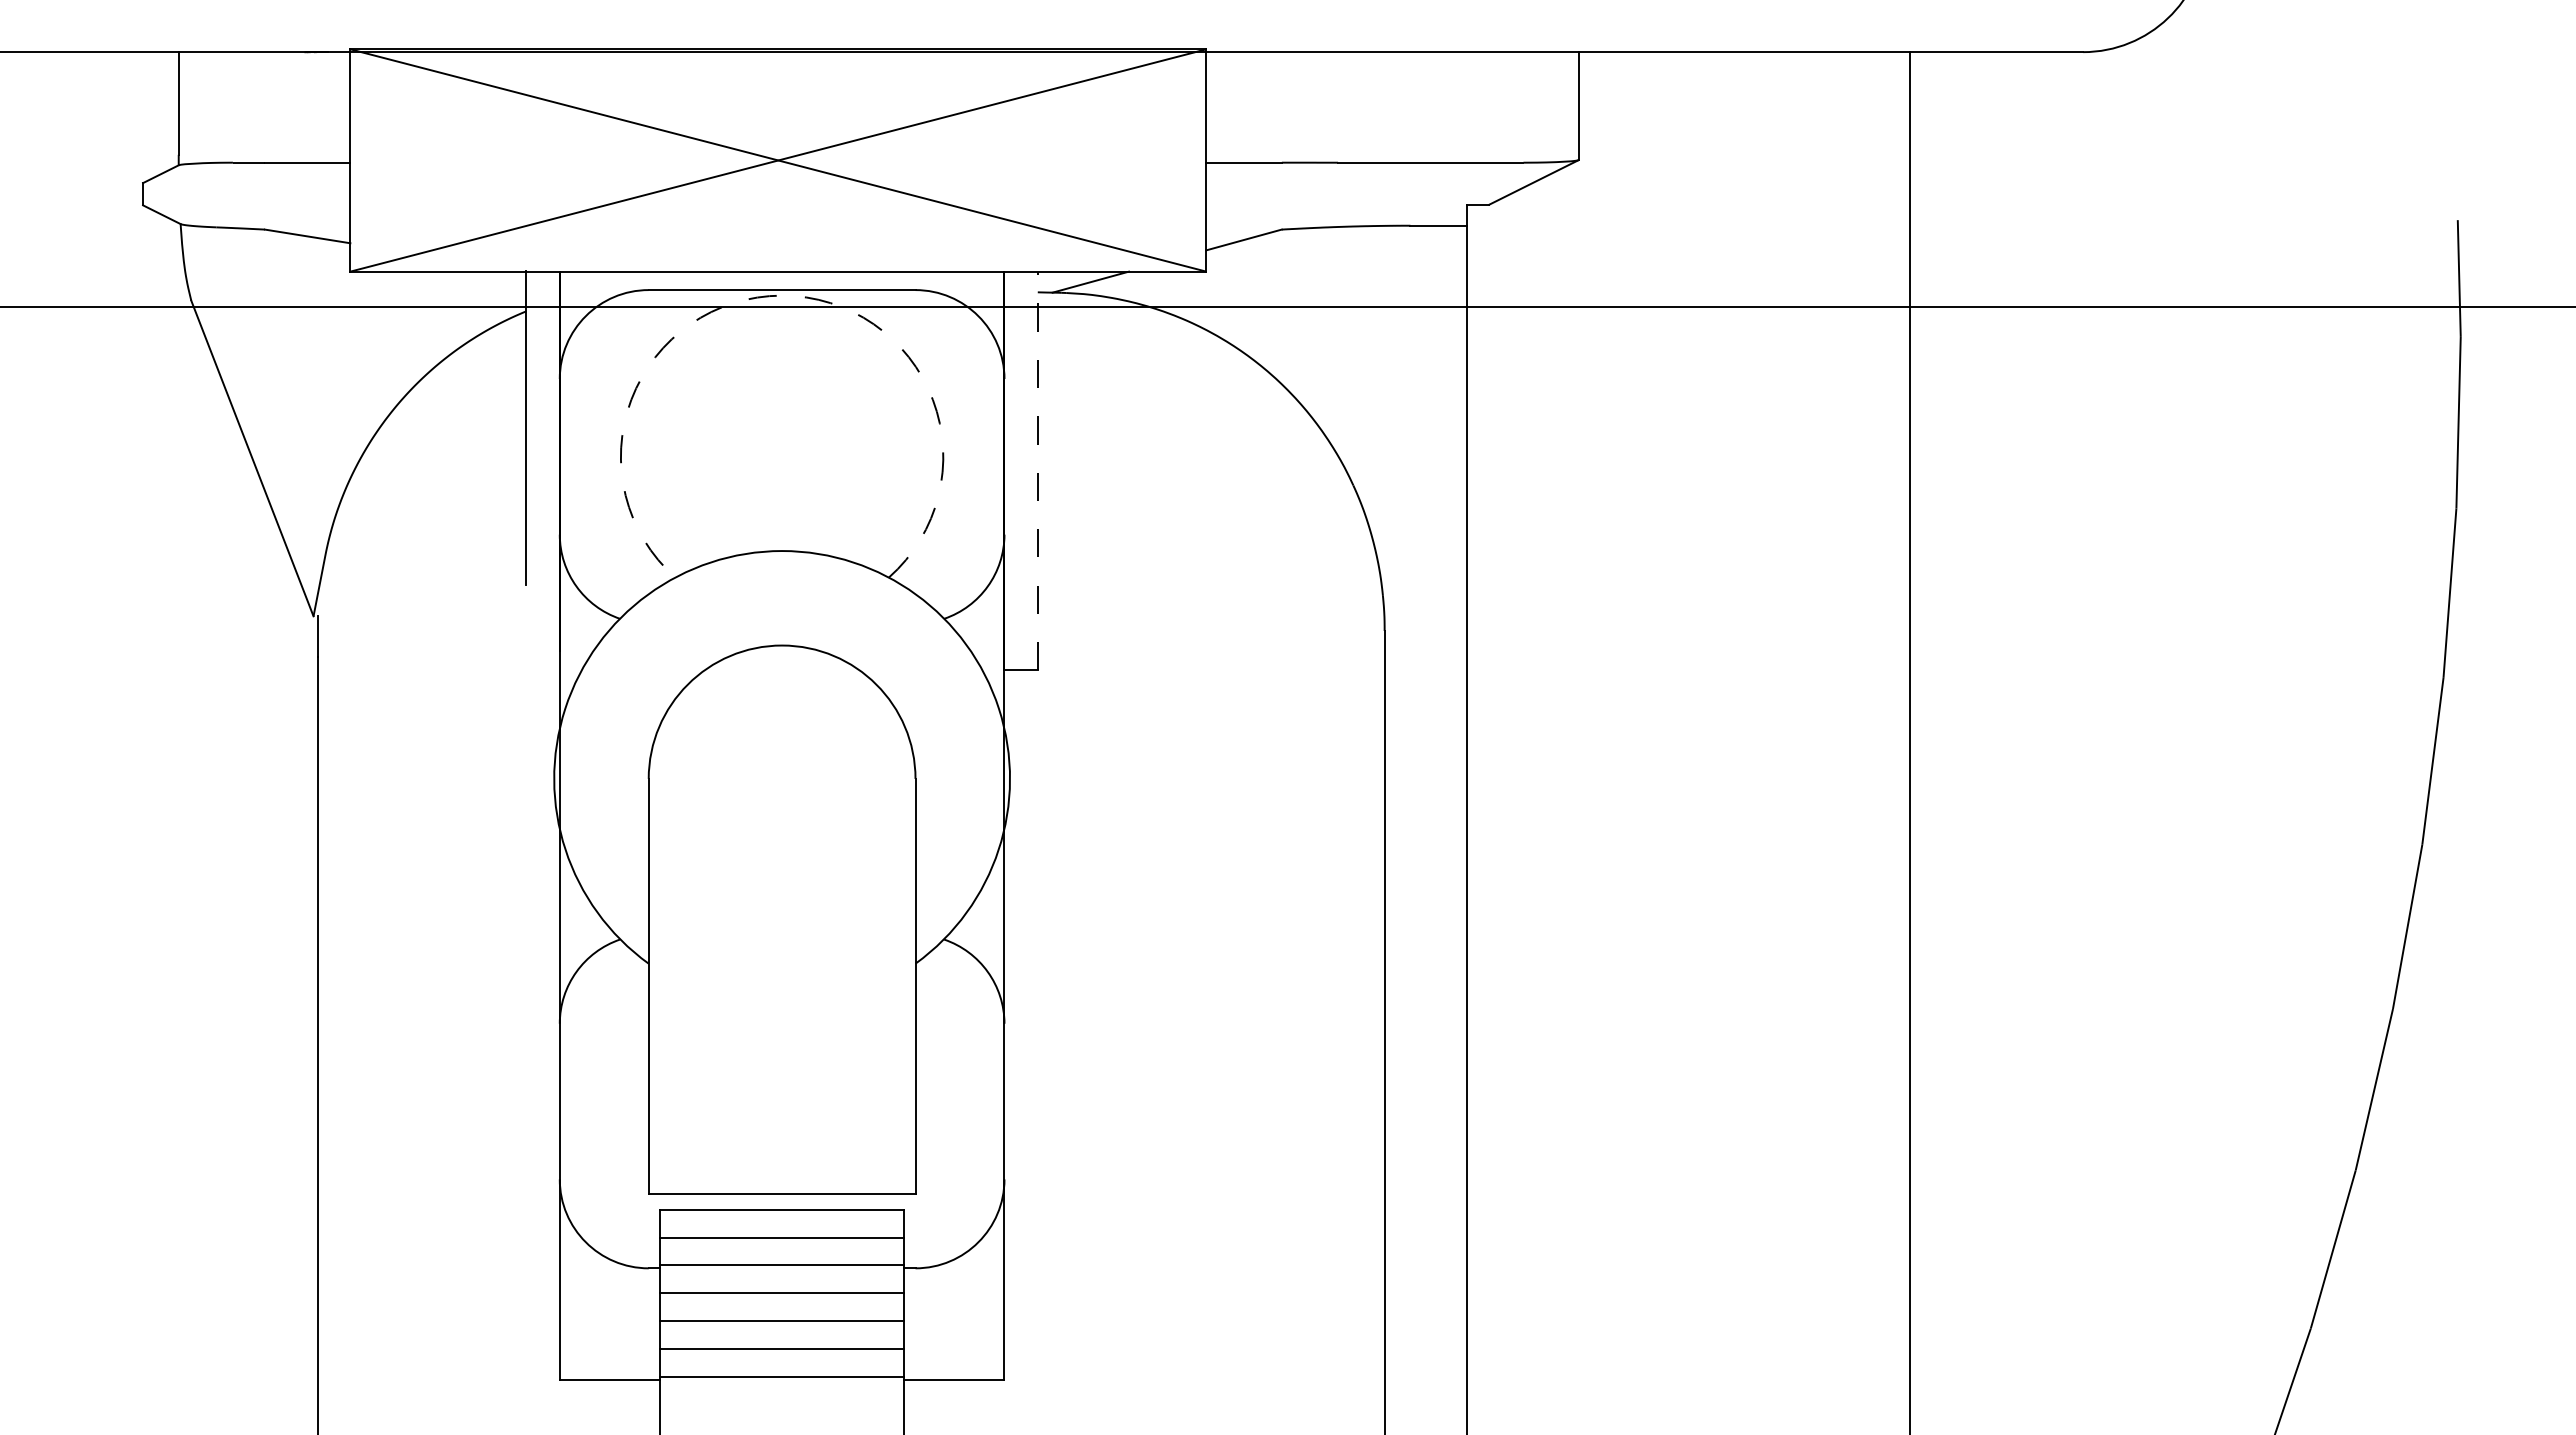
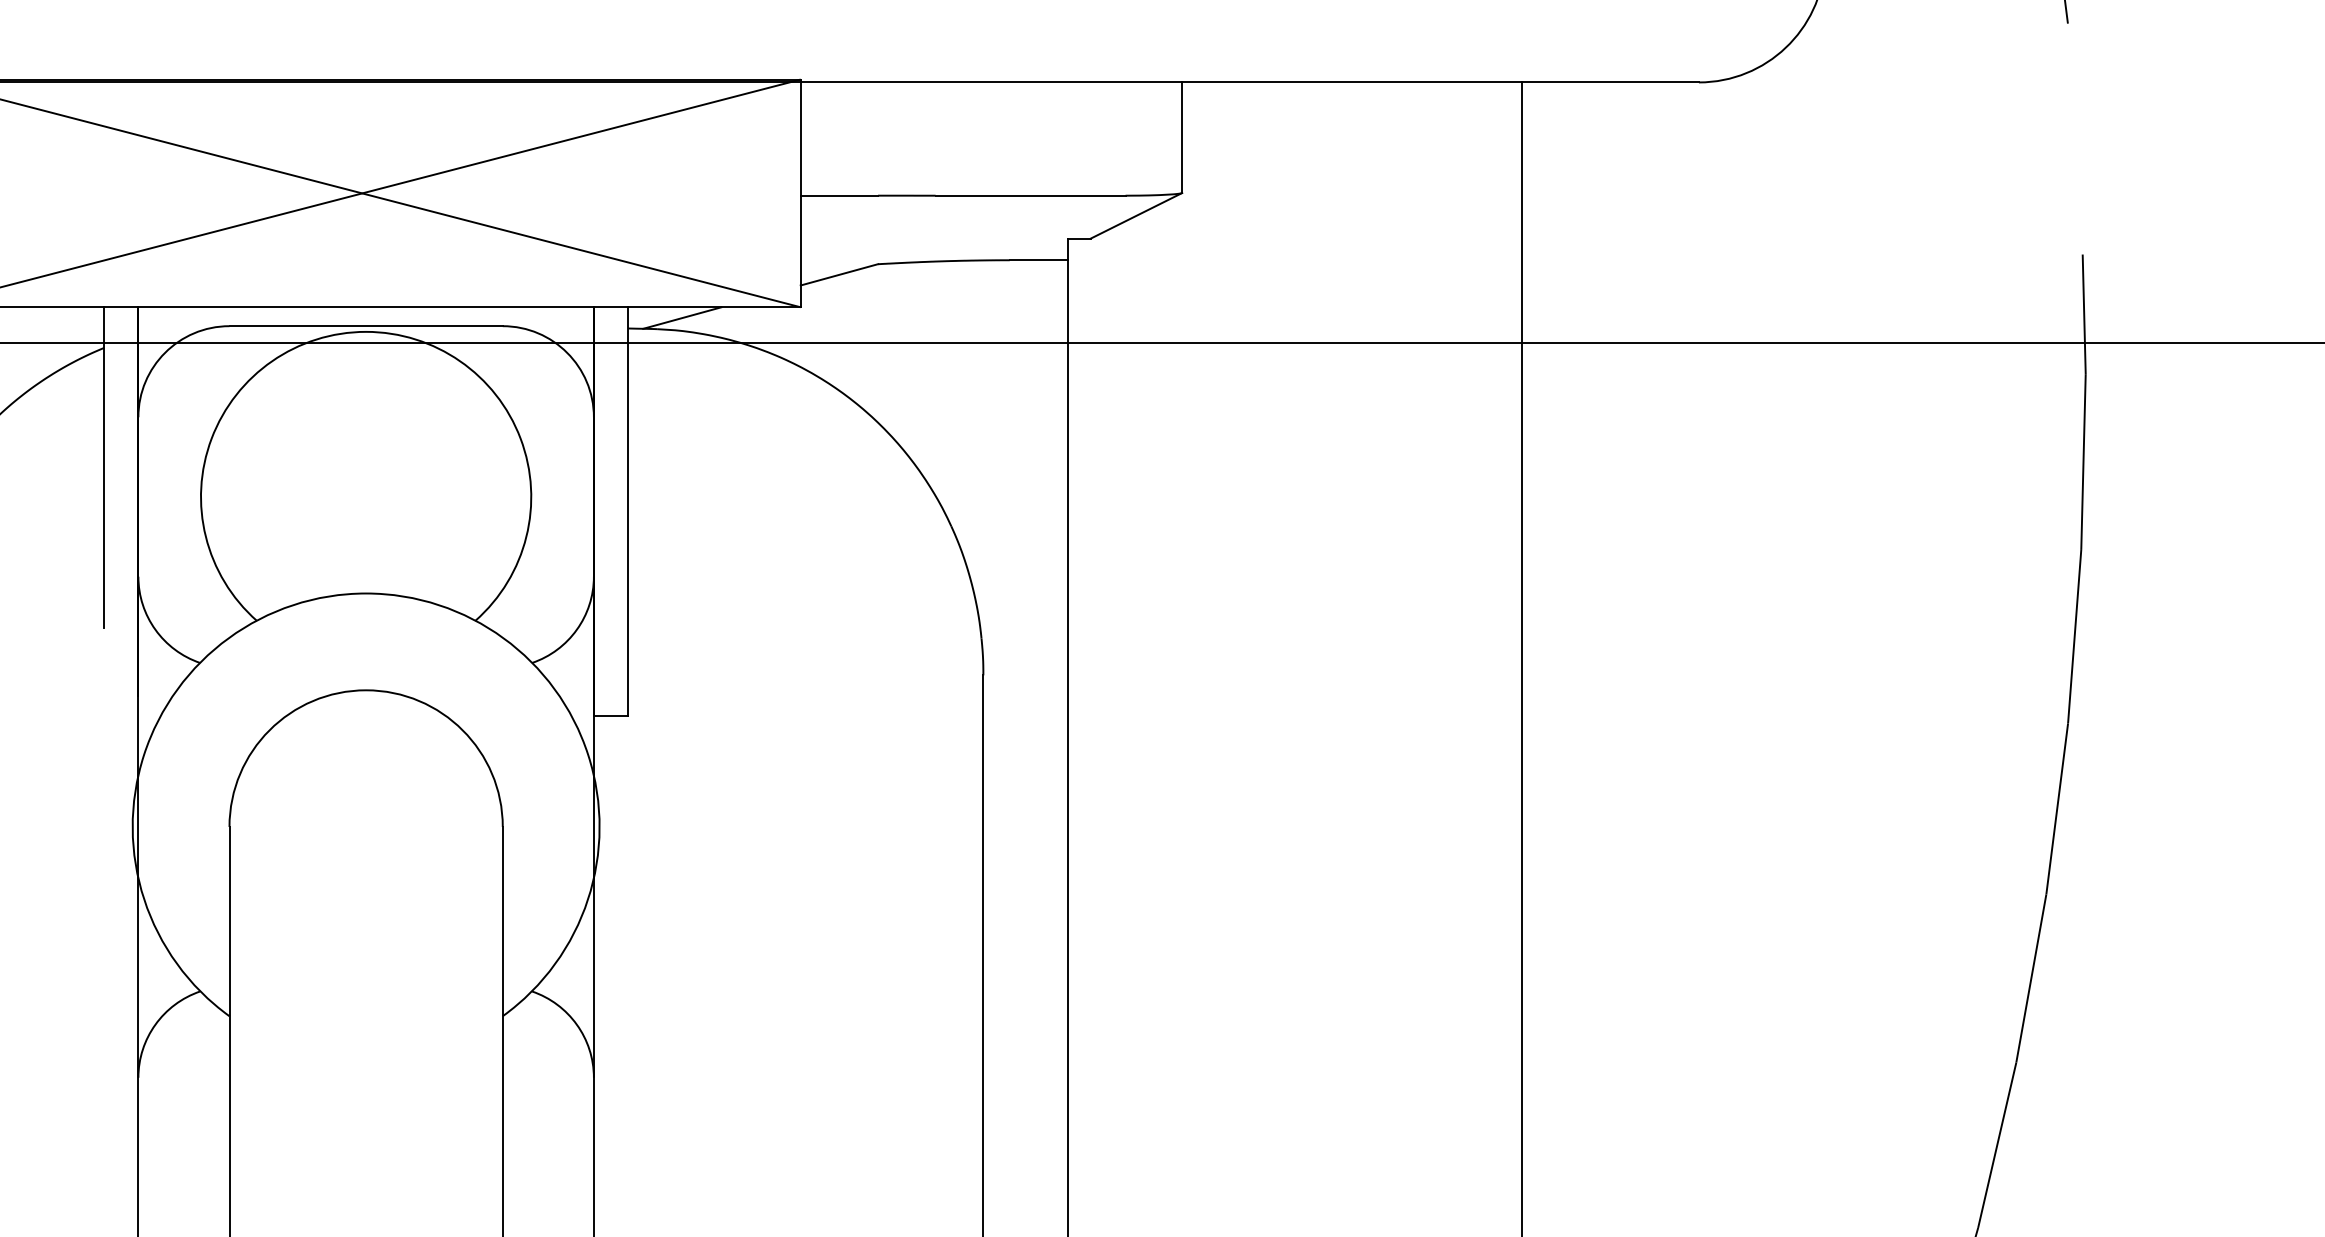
arc: (782, 295) -> (366, 331), dashed -> solid
line: (1037, 470) -> (627, 510), dashed -> solid

